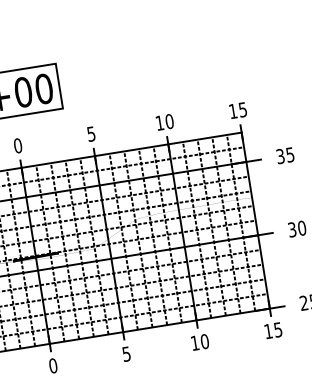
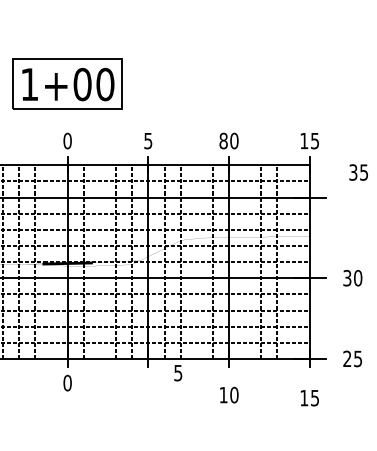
text: (159, 122) -> (223, 140), \c0;10 -> \c0;80
text: (285, 155) -> (358, 172), moved
line: (240, 222) -> (293, 261), removed
line: (197, 229) -> (245, 261), removed
line: (152, 236) -> (196, 261), removed
line: (64, 250) -> (99, 261), removed
line: (20, 257) -> (51, 261), removed
text: (273, 331) -> (309, 398), moved
text: (200, 341) -> (229, 394), moved
text: (126, 354) -> (178, 373), moved

